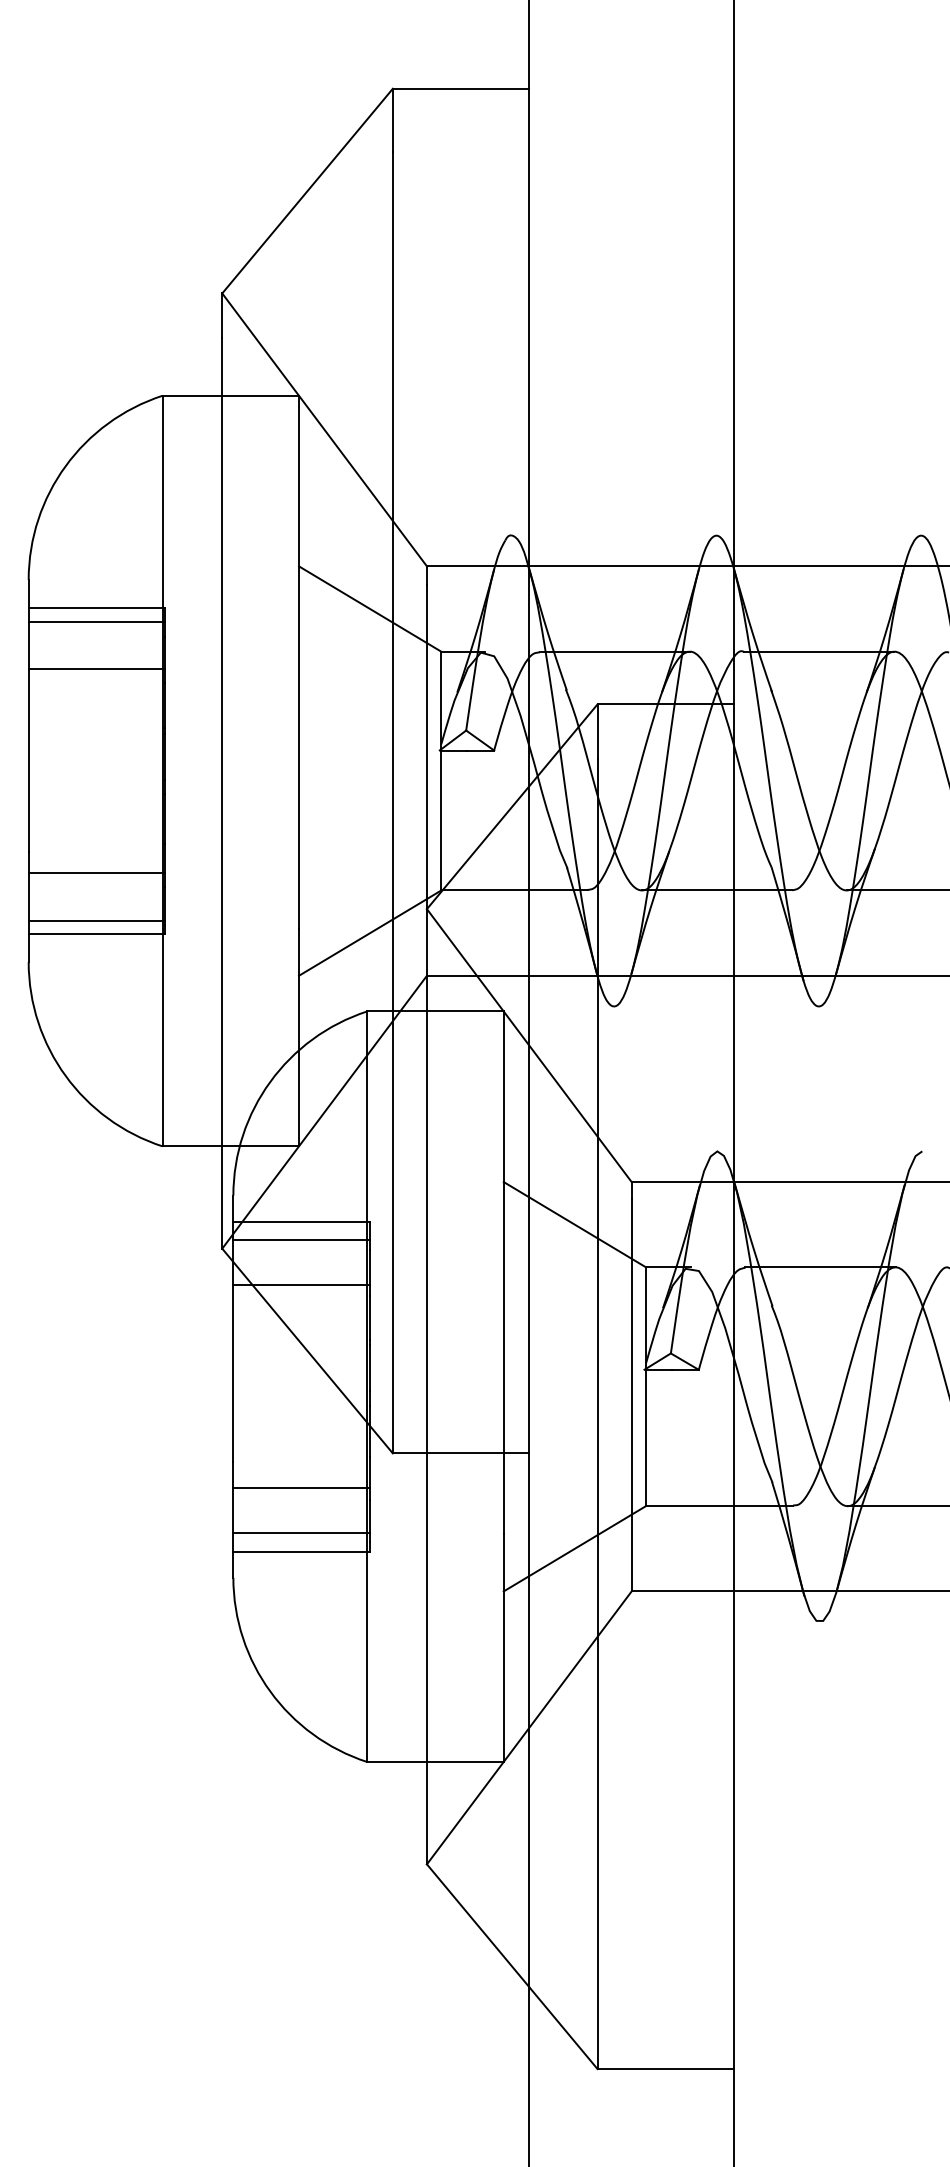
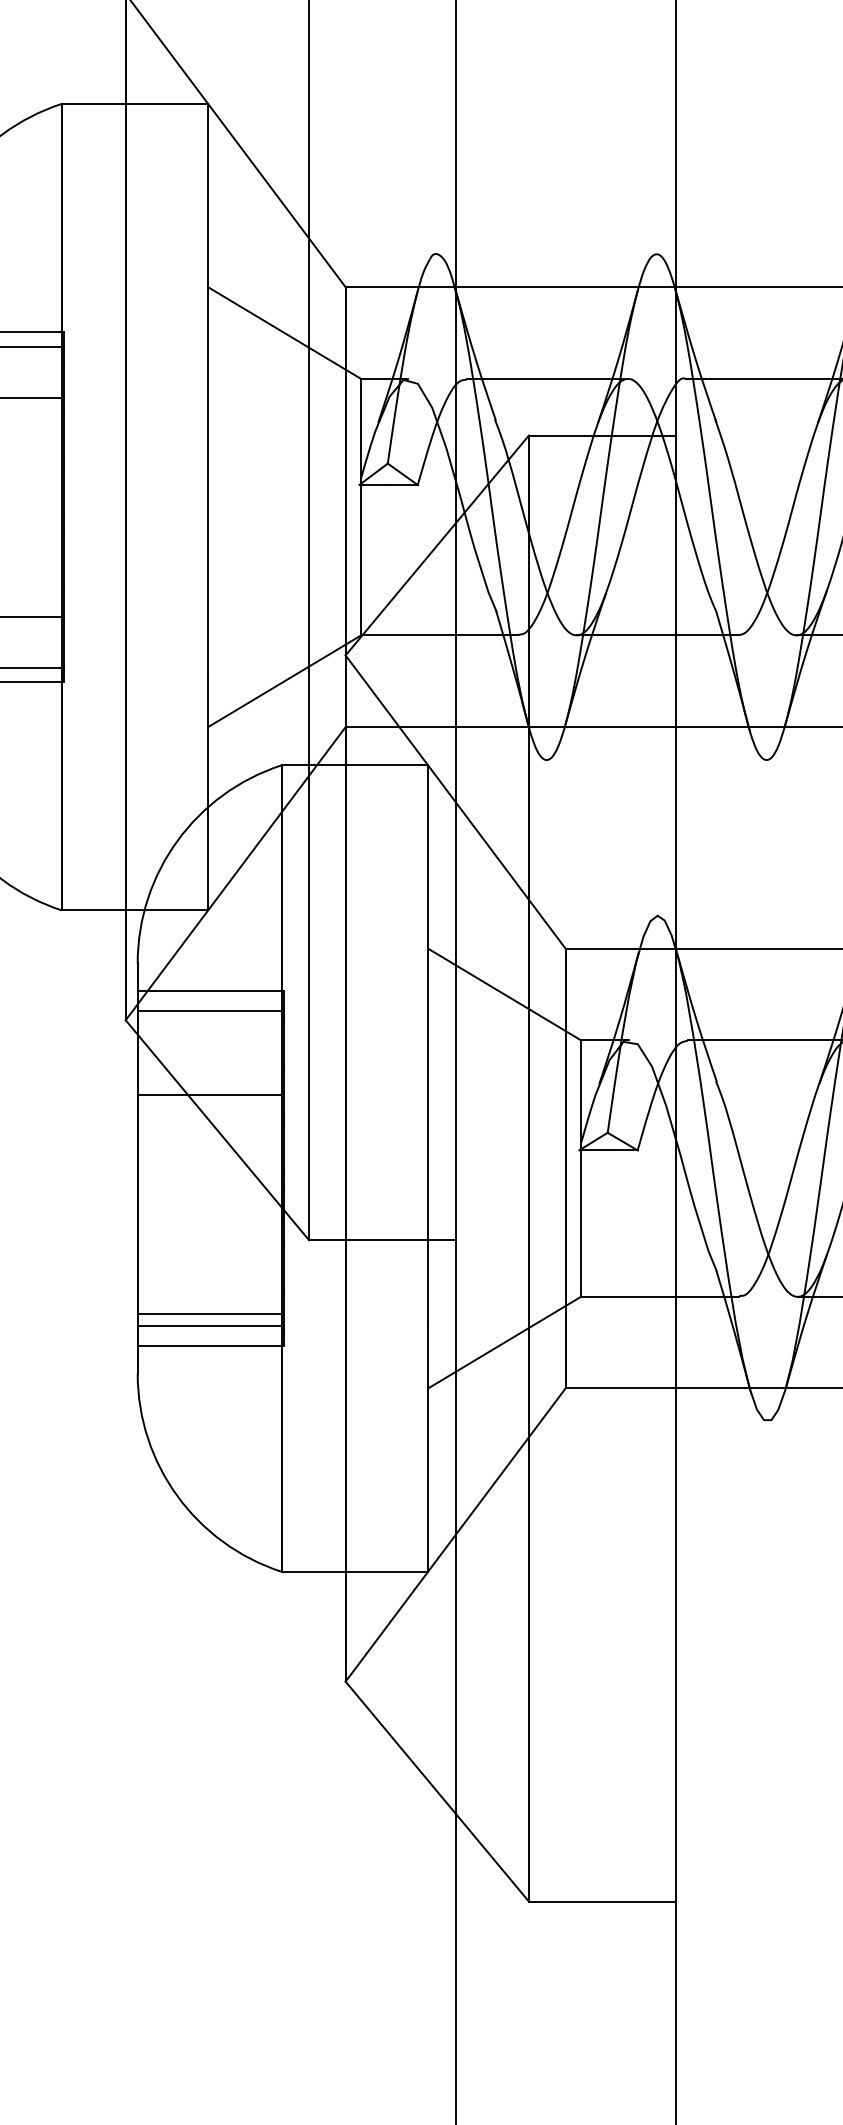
line: (301, 1285) -> (210, 1095), moved
line: (301, 1488) -> (210, 1314), moved

